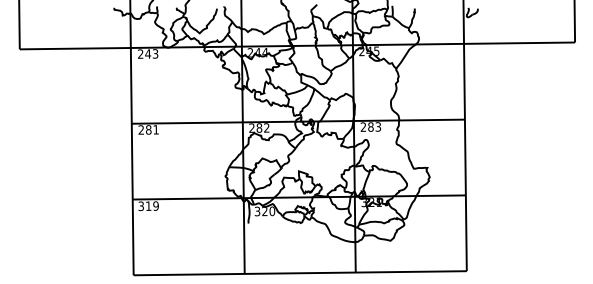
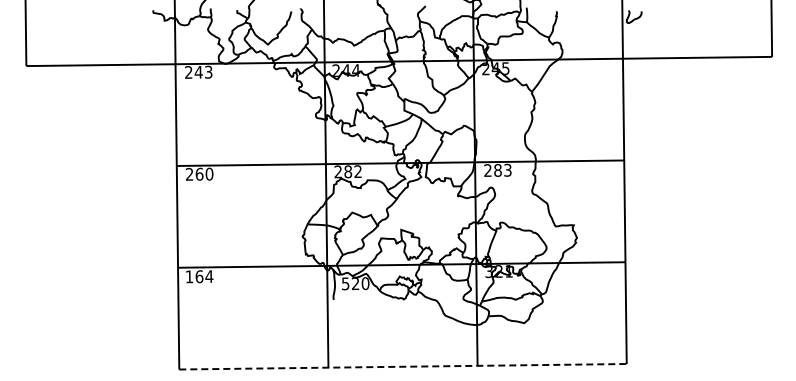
text: (152, 129) -> (204, 173), 281 -> 260
text: (148, 206) -> (199, 276), 319 -> 164
text: (257, 211) -> (345, 283), 320 -> 520
line: (300, 273) -> (403, 366), solid -> dashed

